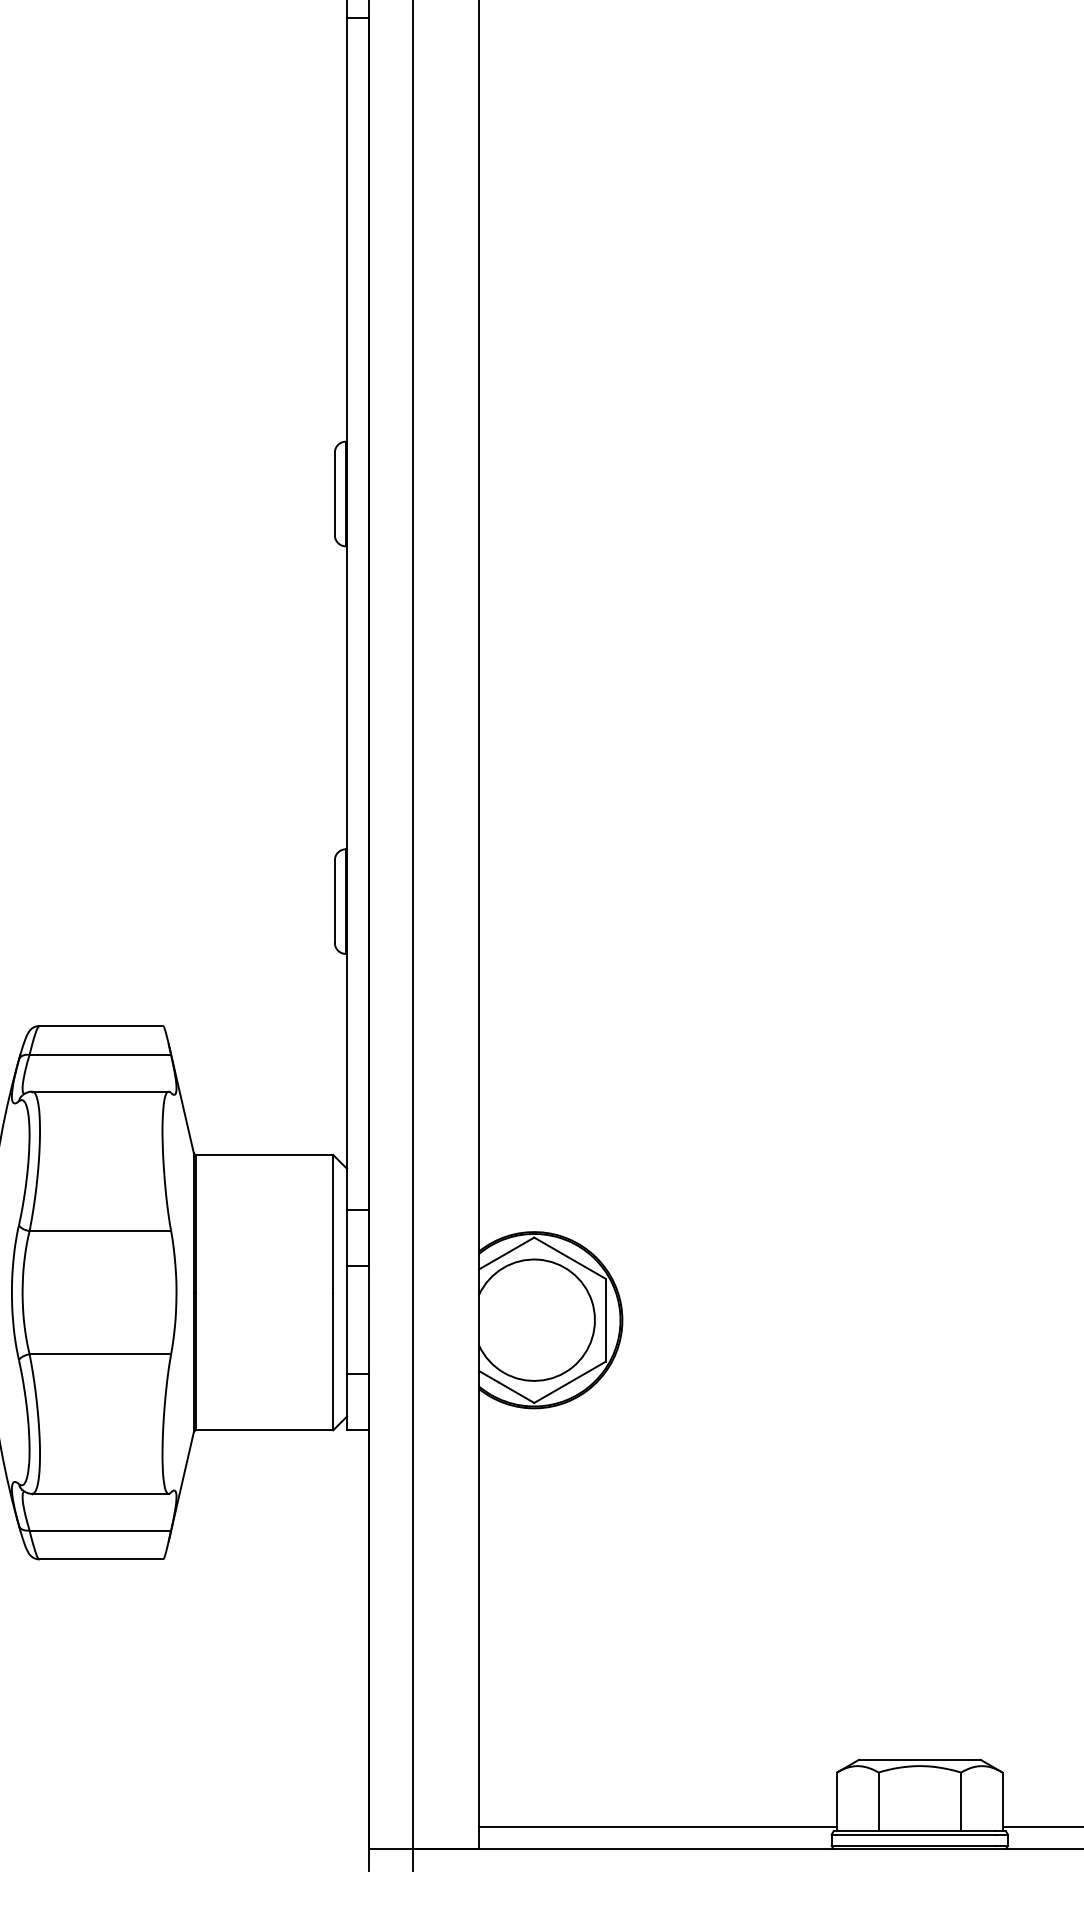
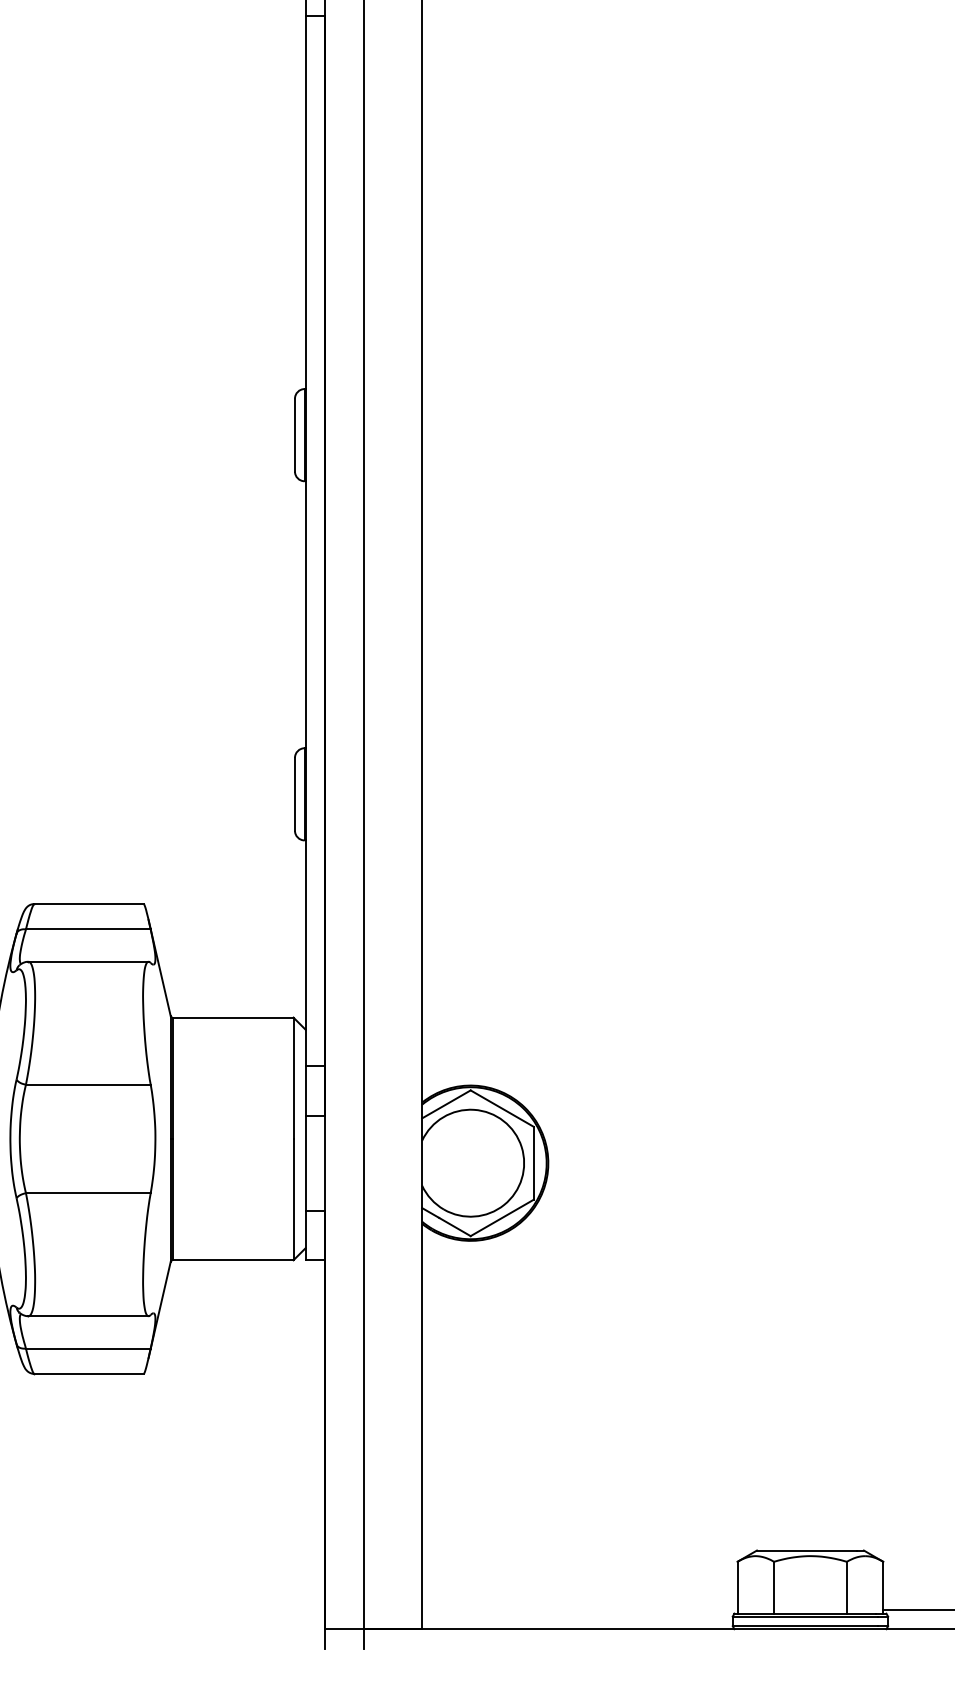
line: (658, 1826) -> (580, 1609), removed

